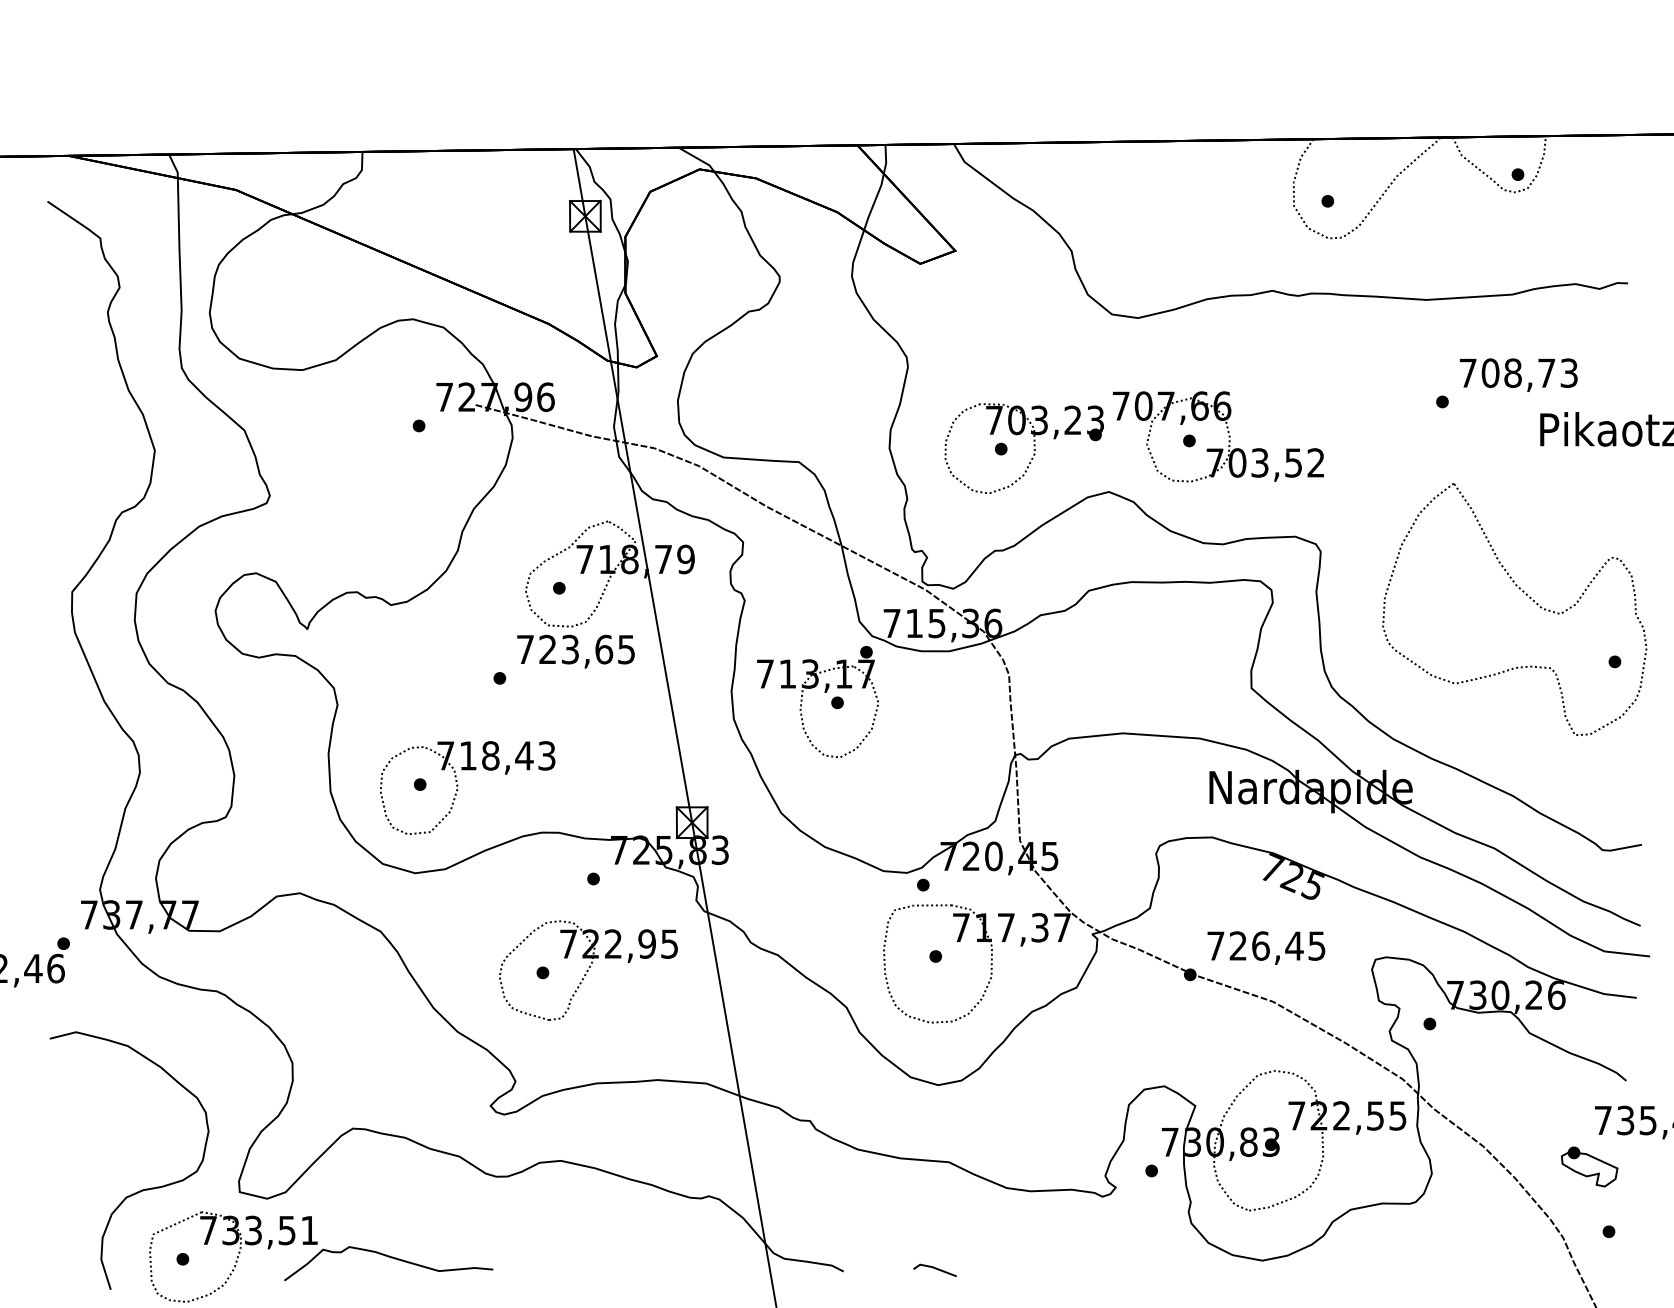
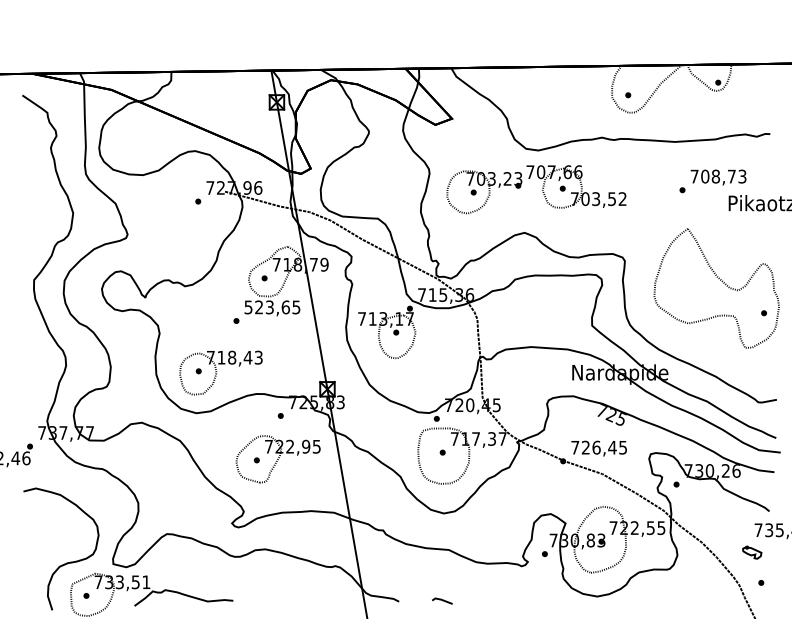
part: (1133, 442) -> (536, 189), moved
text: (525, 649) -> (248, 307), 723,65 -> 523,65
part: (1590, 1167) -> (752, 552), size x0.7

